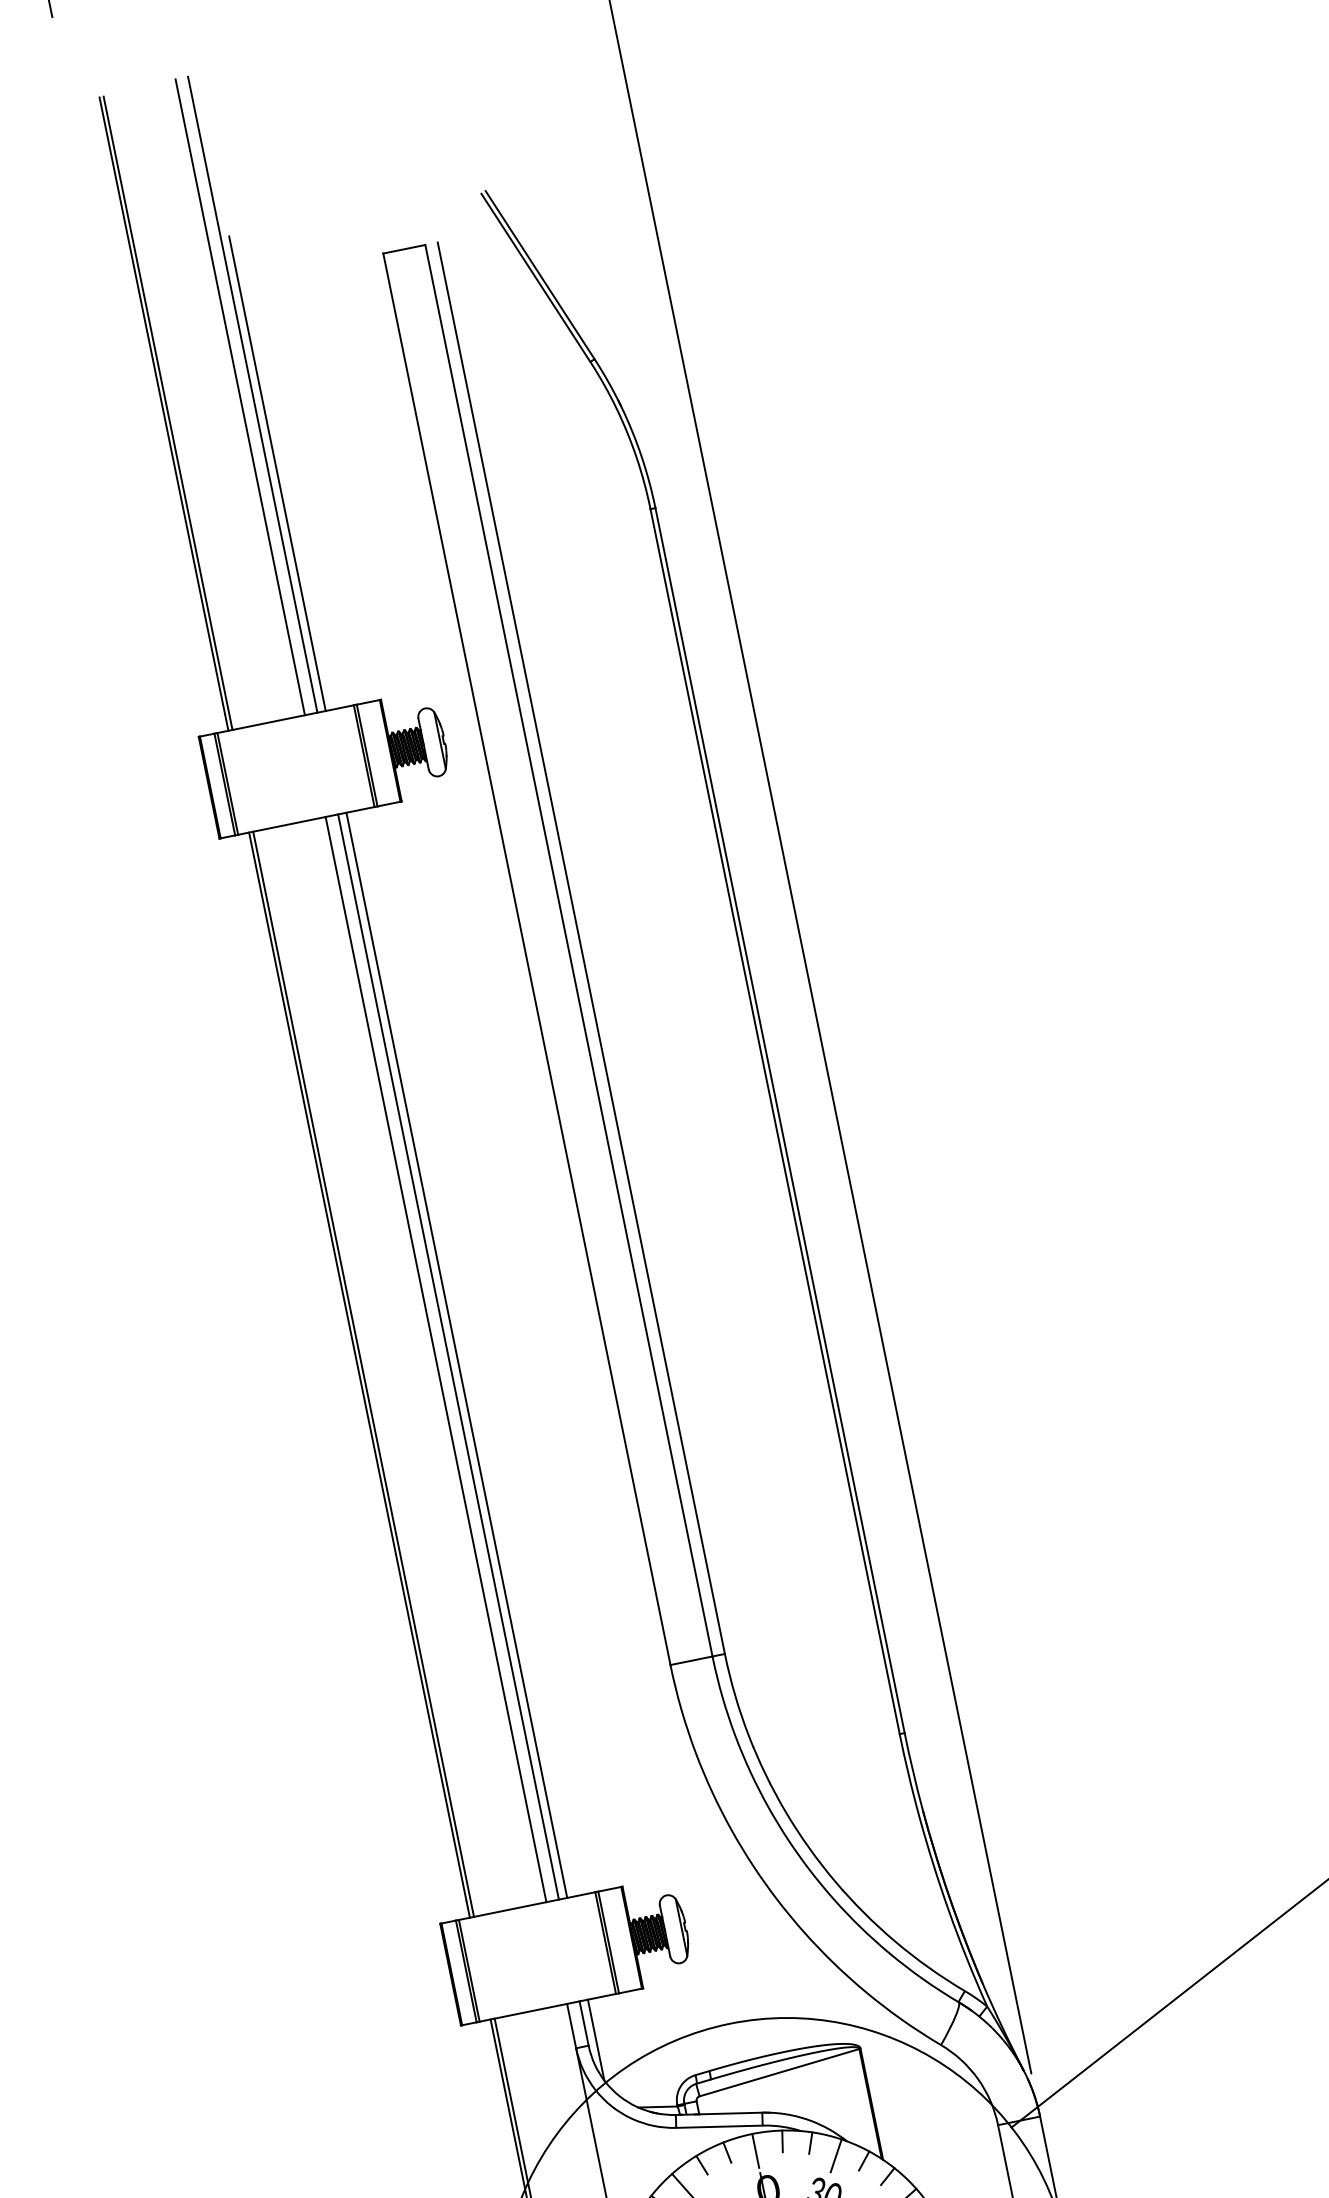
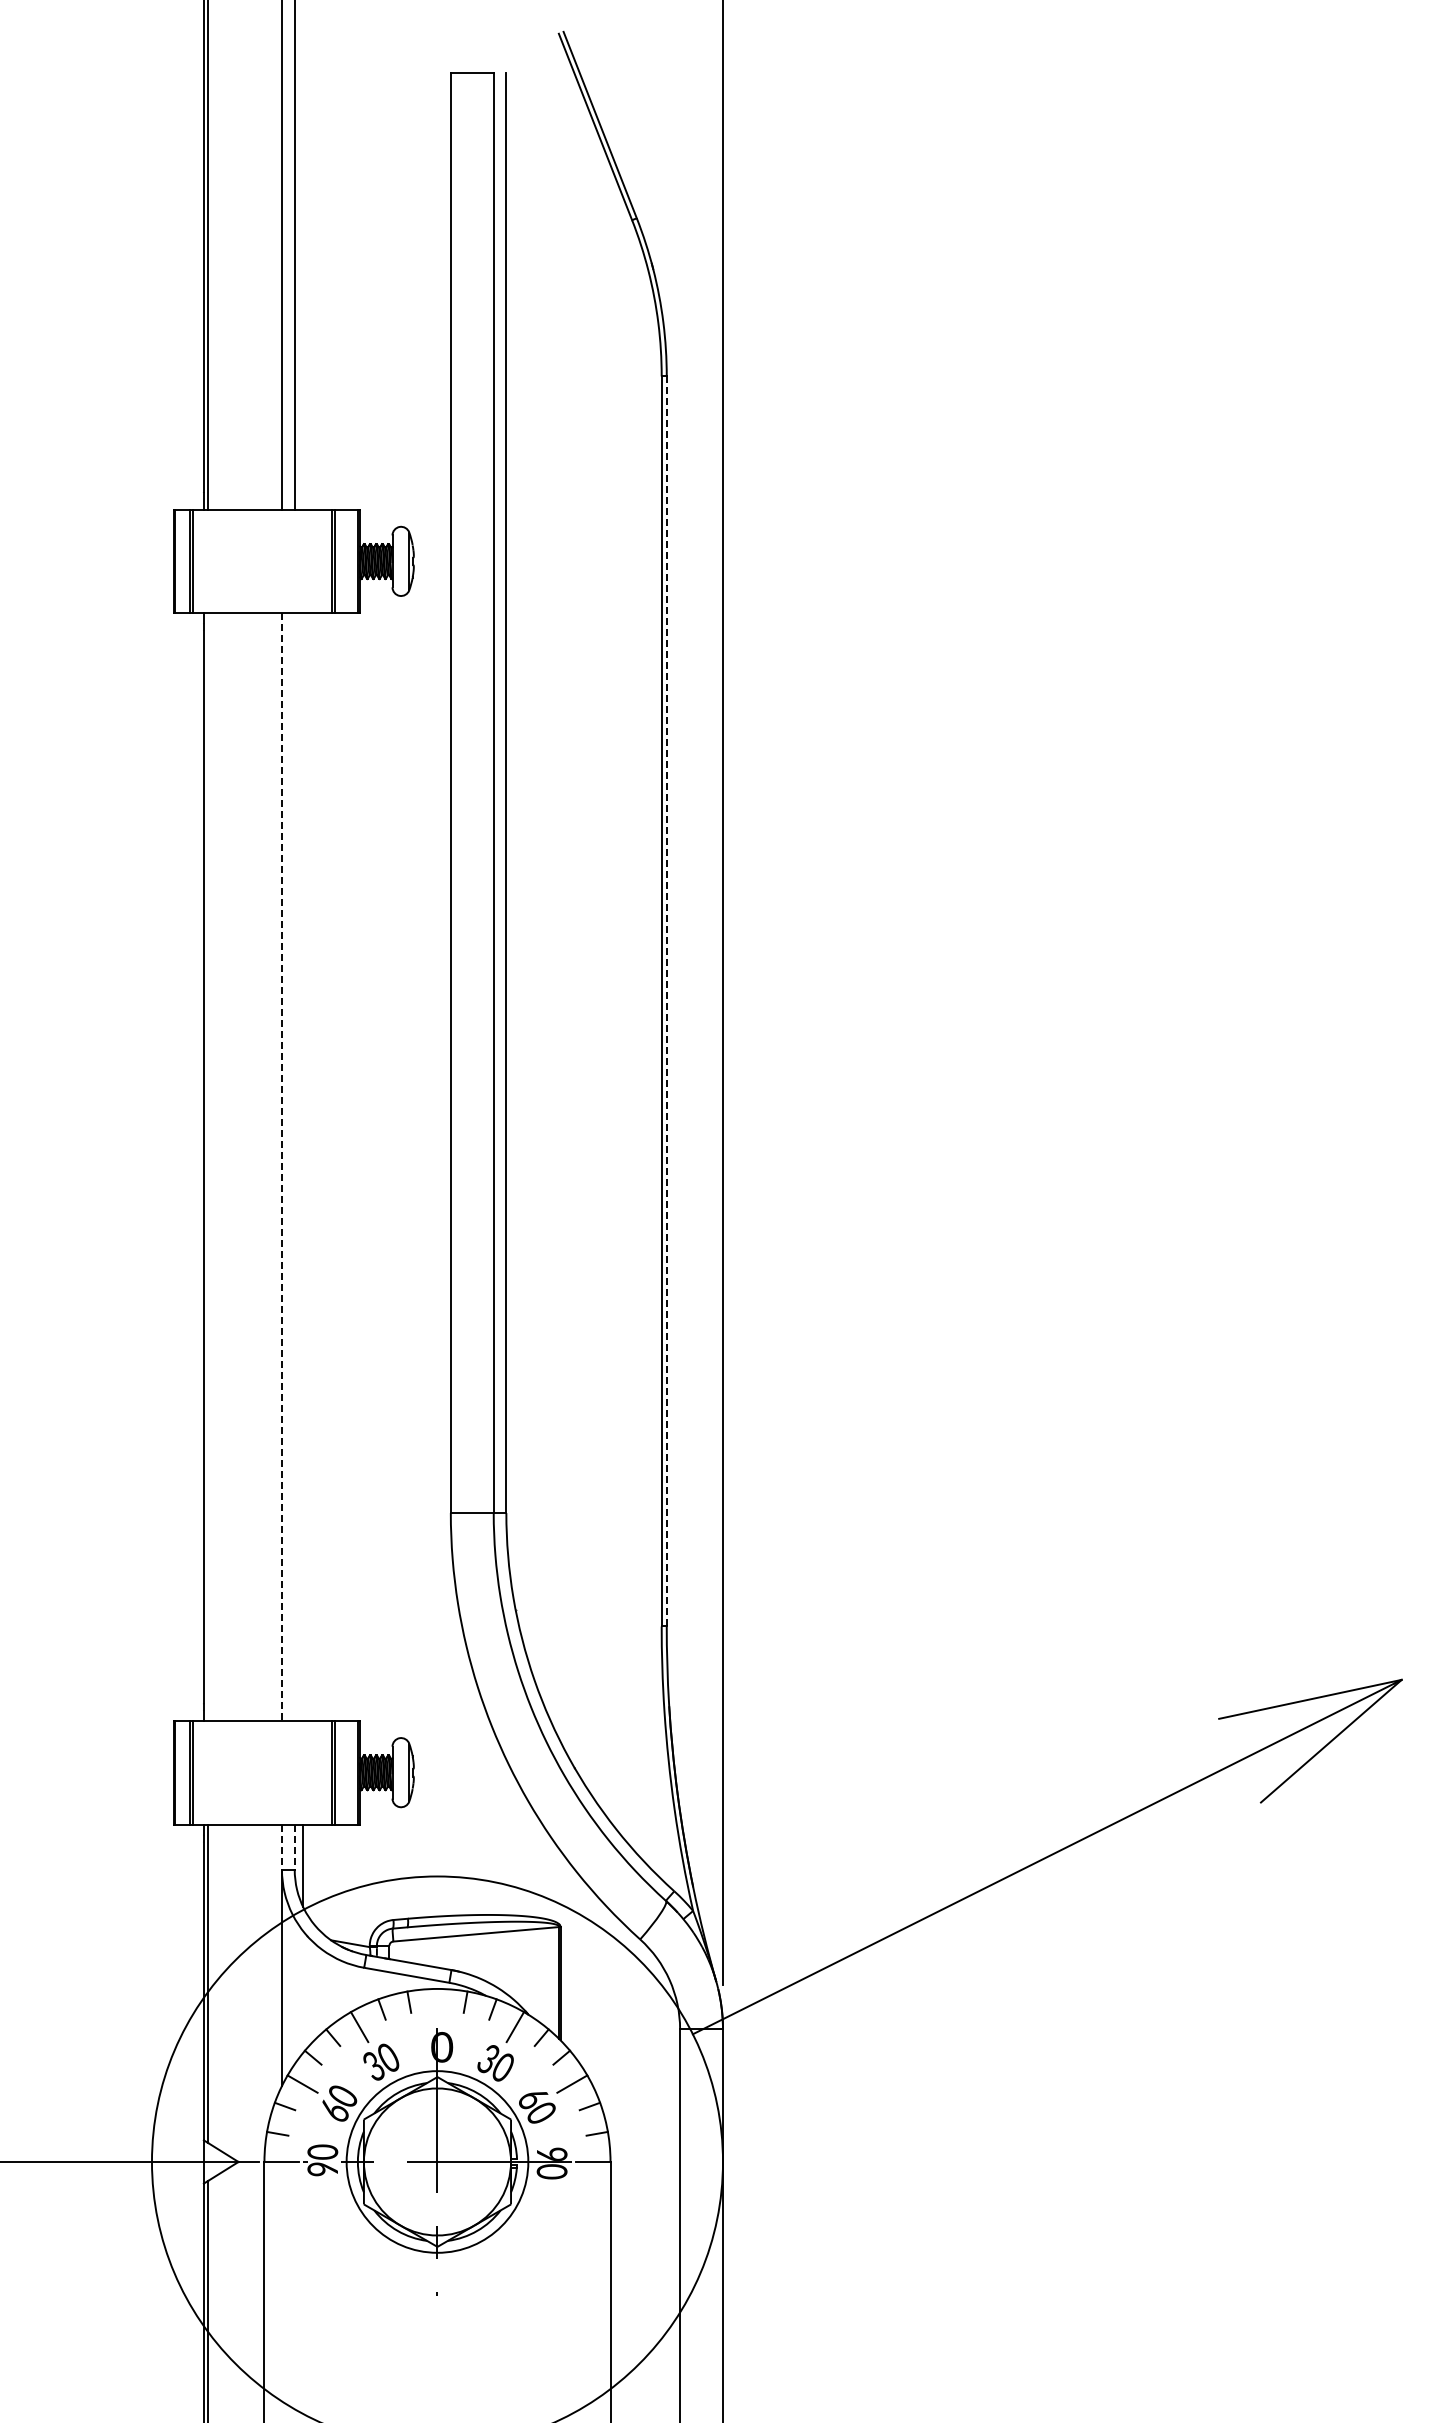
line: (277, 473) -> (303, 267), removed
line: (779, 1119) -> (666, 1000), solid -> dashed
line: (457, 1354) -> (303, 1166), removed
line: (448, 1356) -> (294, 1166), removed
line: (435, 1360) -> (281, 1167), solid -> dashed
line: (363, 1373) -> (208, 1166), removed
line: (583, 2023) -> (294, 1847), solid -> dashed
line: (571, 2026) -> (281, 1847), solid -> dashed
line: (755, 2150) -> (437, 2005), removed

